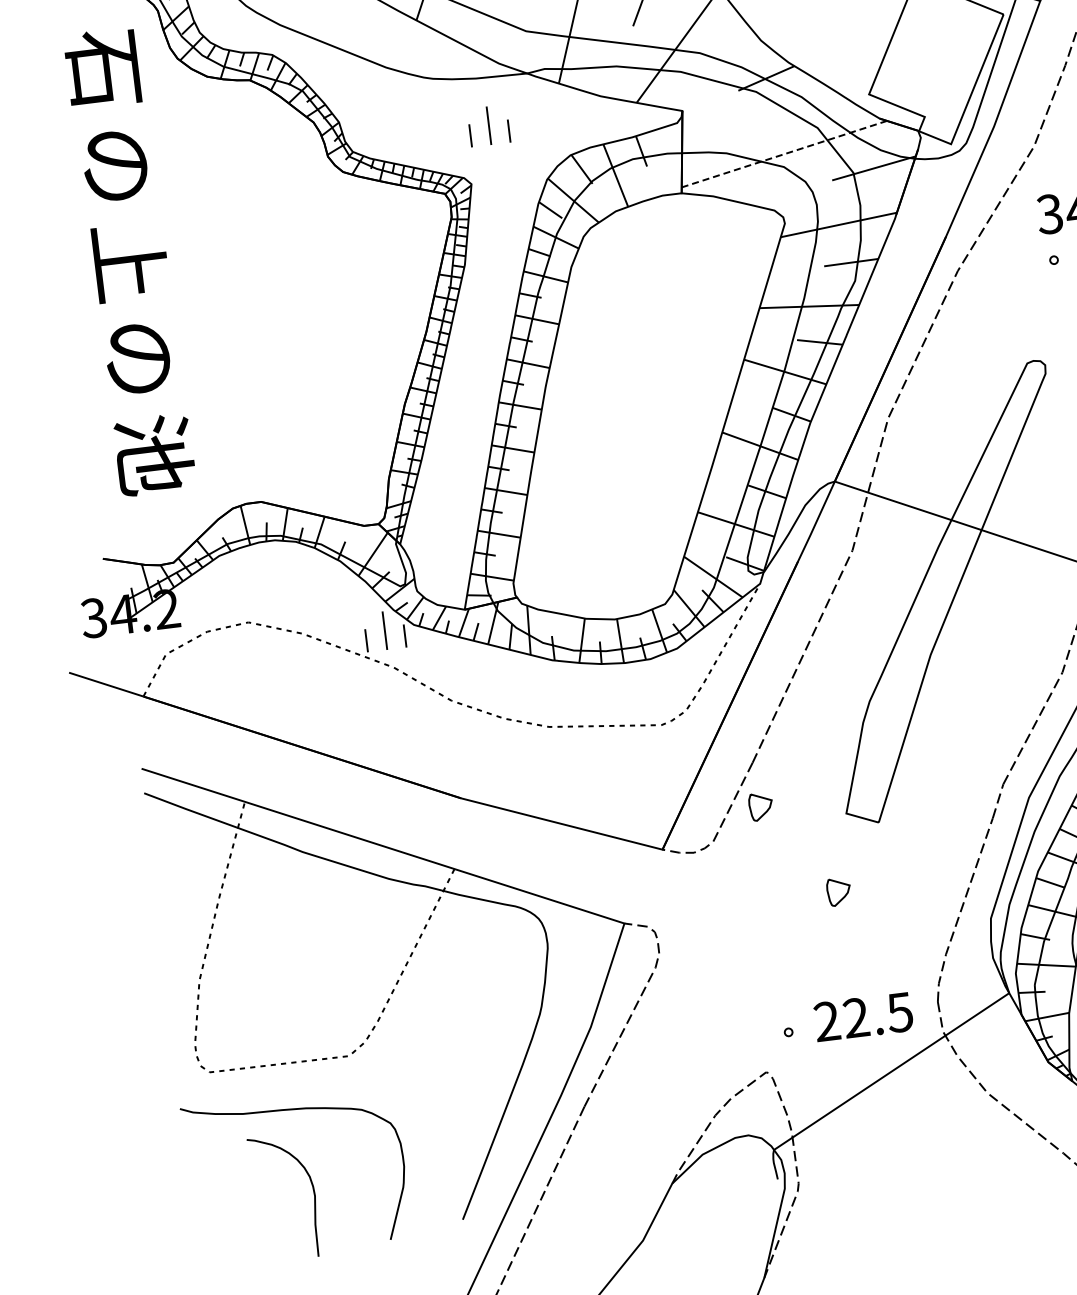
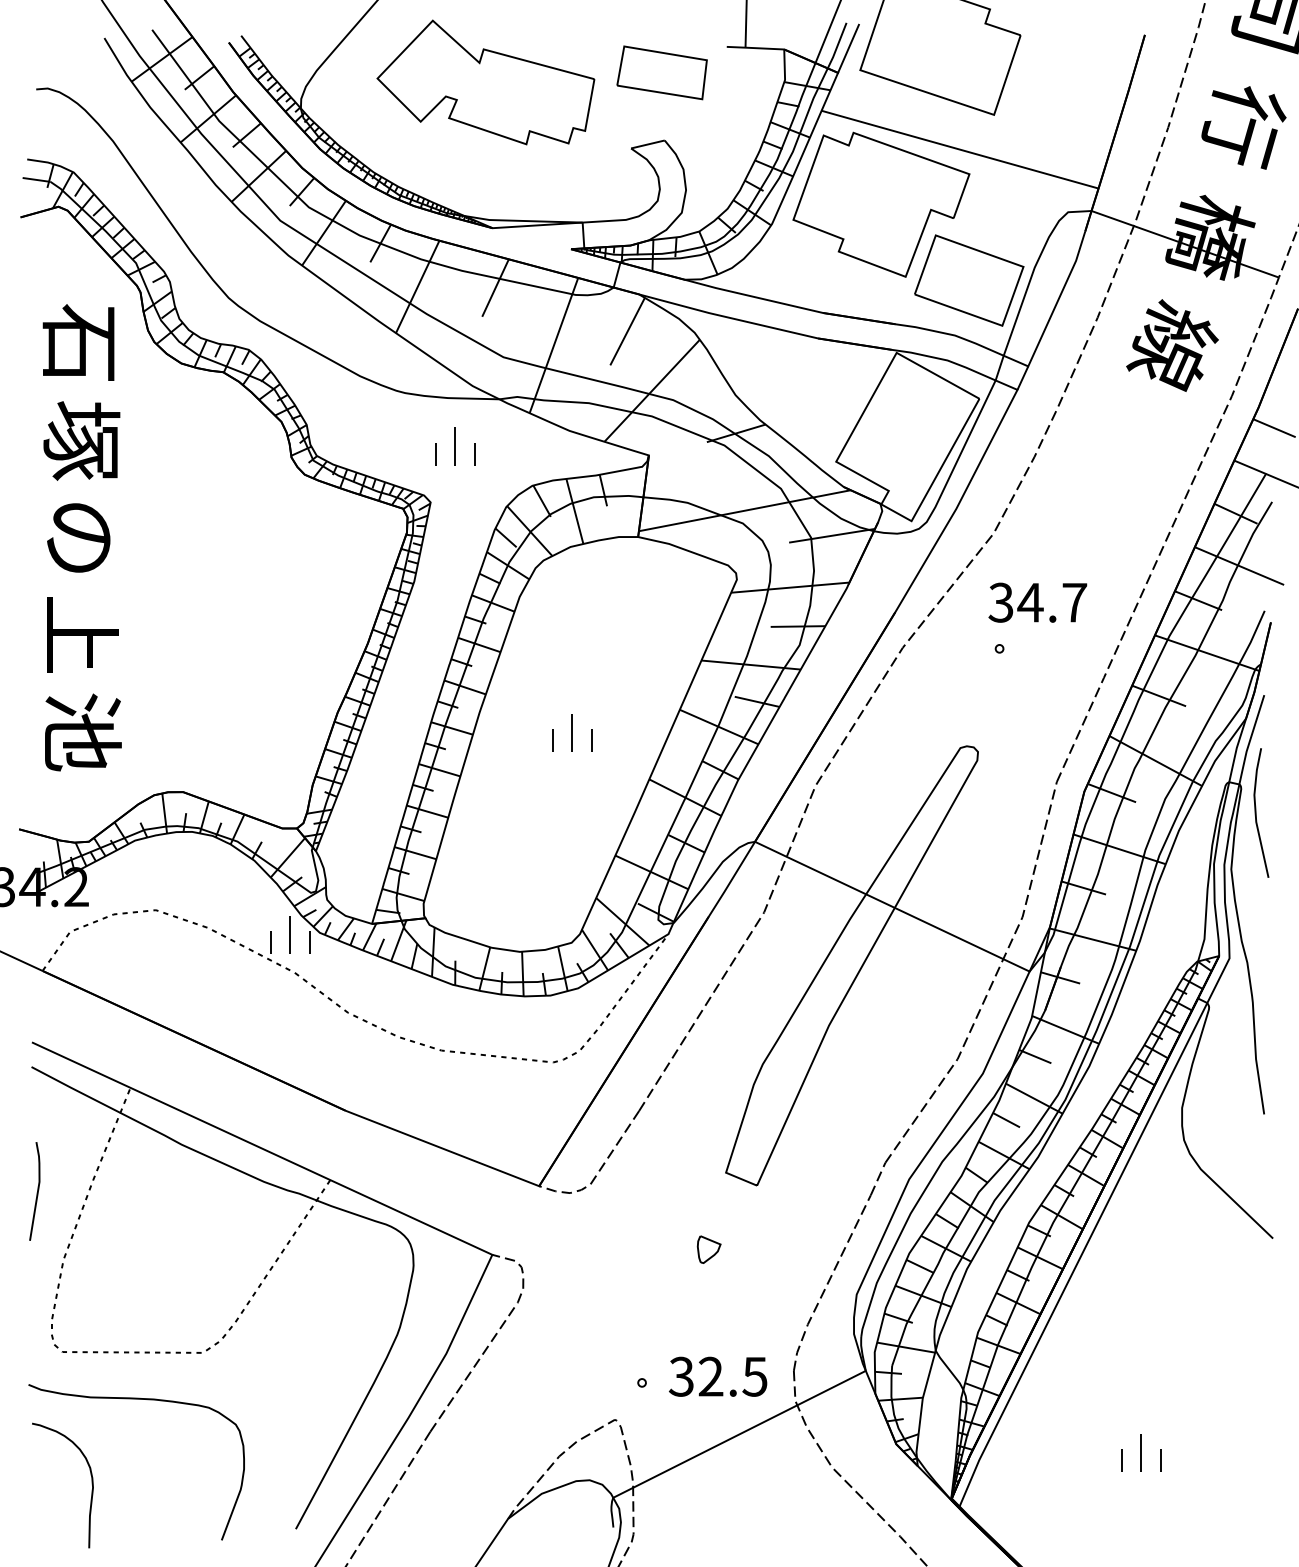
line: (783, 153) -> (744, 510), dashed -> solid
text: (117, 165) -> (81, 440), の -> 塚
text: (131, 261) -> (83, 537), 上 -> の
text: (142, 357) -> (82, 634), の -> 上
part: (640, 395) -> (572, 732), added
part: (760, 806) -> (641, 1155), removed
line: (164, 917) -> (36, 1192), added
text: (826, 1021) -> (680, 1376), 22.5 -> 32.5
curve: (313, 1193) -> (91, 1484), moved

